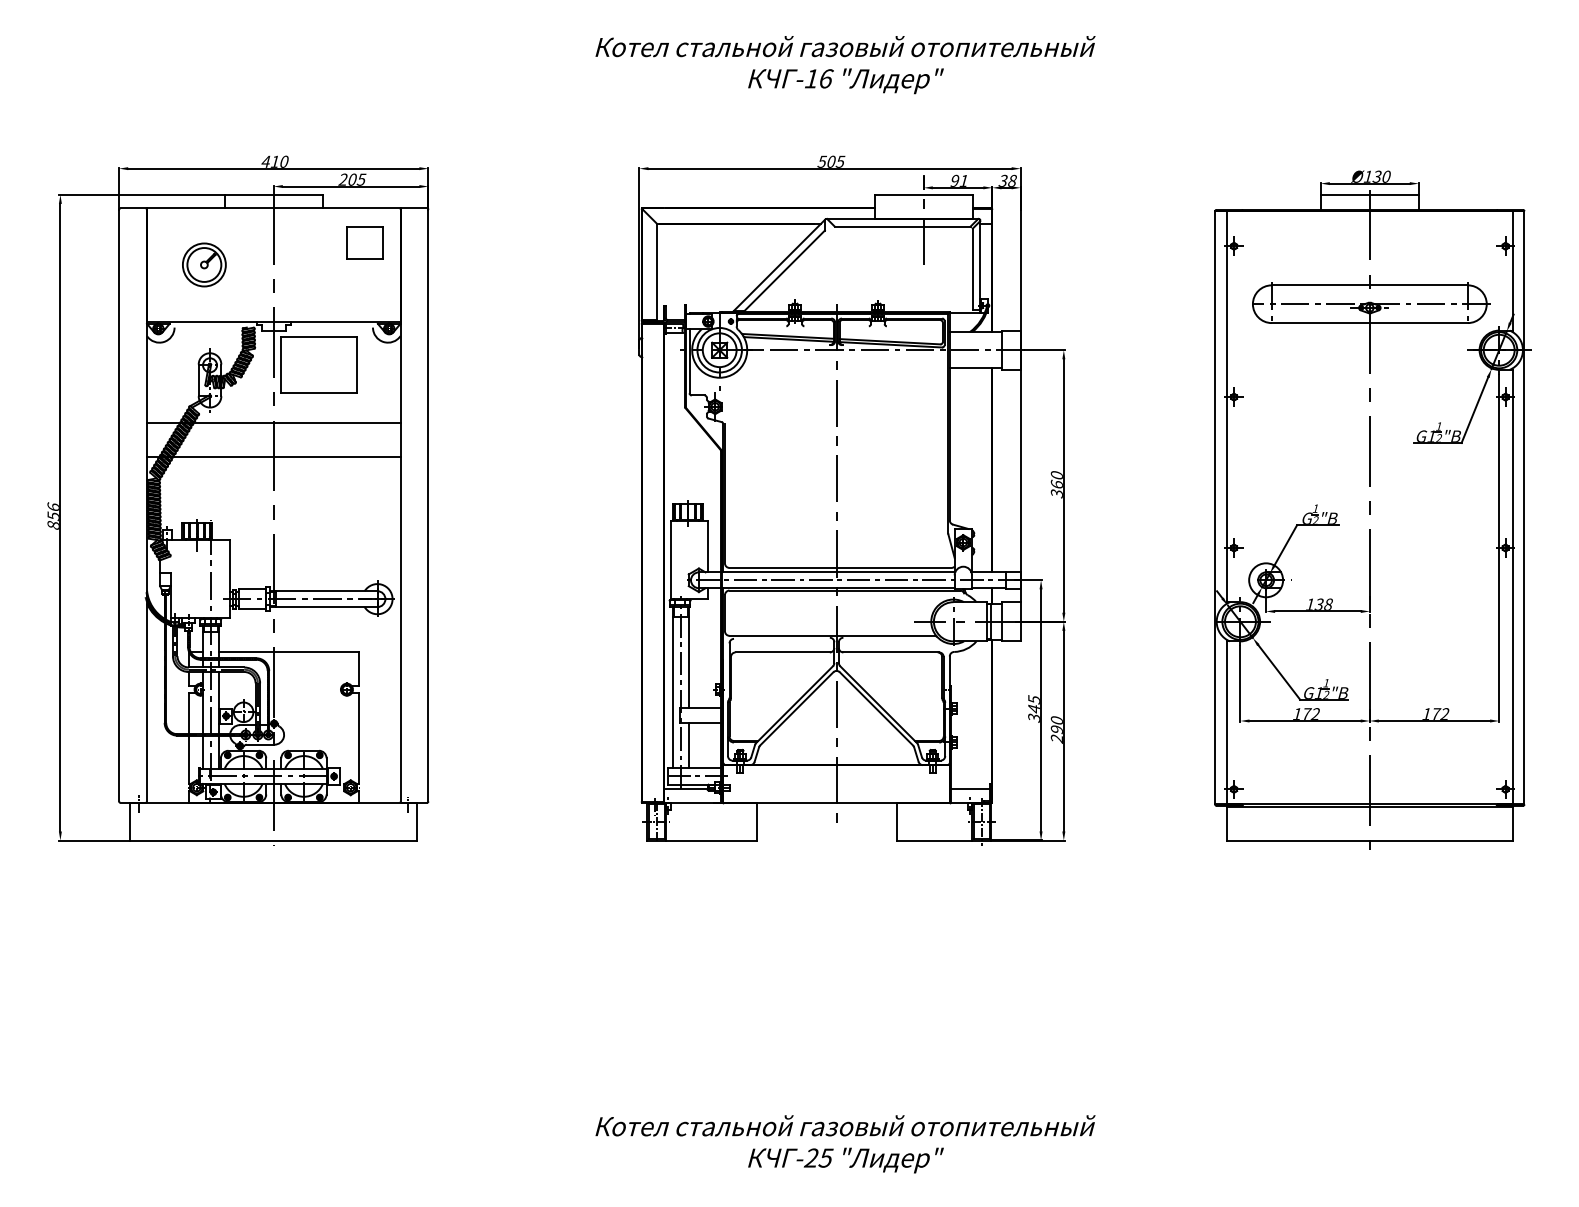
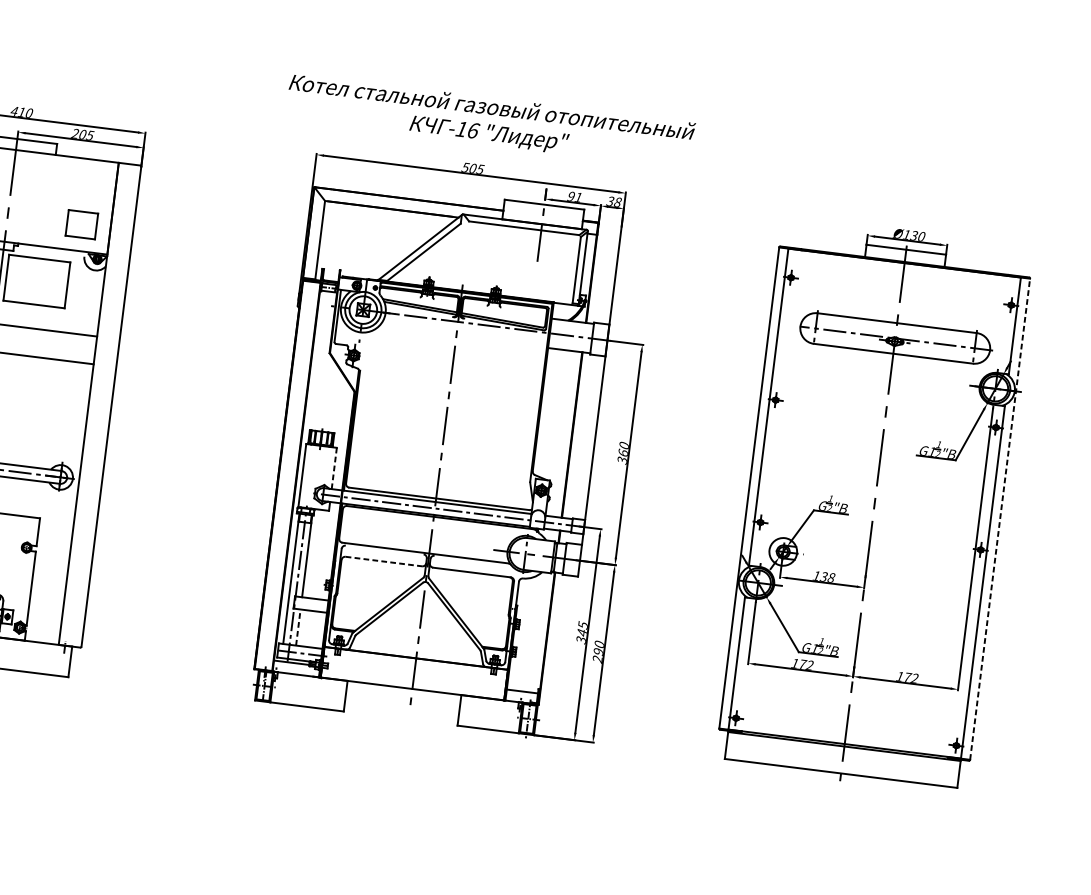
text: (845, 65) -> (490, 121), moved
part: (364, 242) -> (81, 224), moved
line: (1524, 507) -> (1000, 518), solid -> dashed
line: (708, 546) -> (334, 468), solid -> dashed
line: (783, 652) -> (384, 561), solid -> dashed
line: (688, 745) -> (298, 627), solid -> dashed

